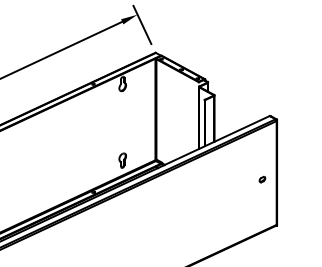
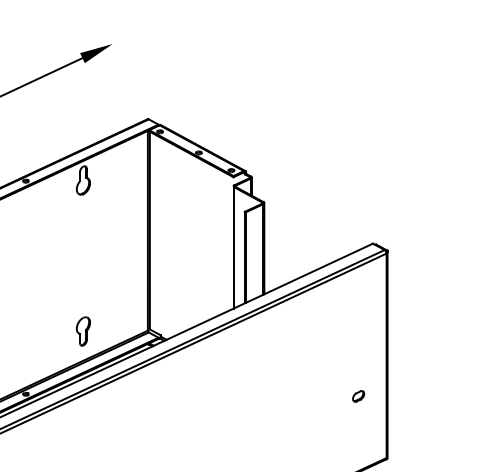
line: (142, 24) -> (122, 63), removed
part: (262, 179) -> (358, 396), moved

